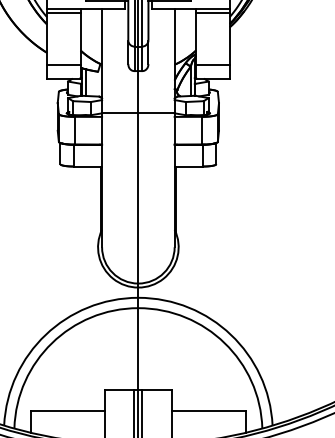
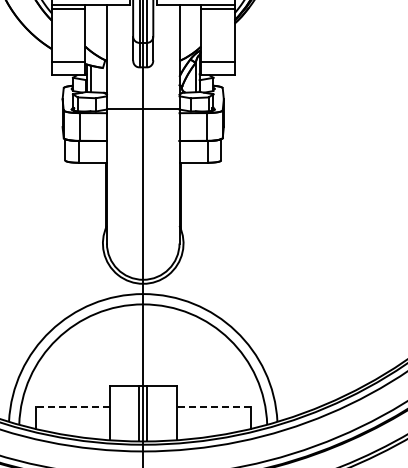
line: (67, 411) -> (72, 407), solid -> dashed
line: (208, 411) -> (213, 407), solid -> dashed

